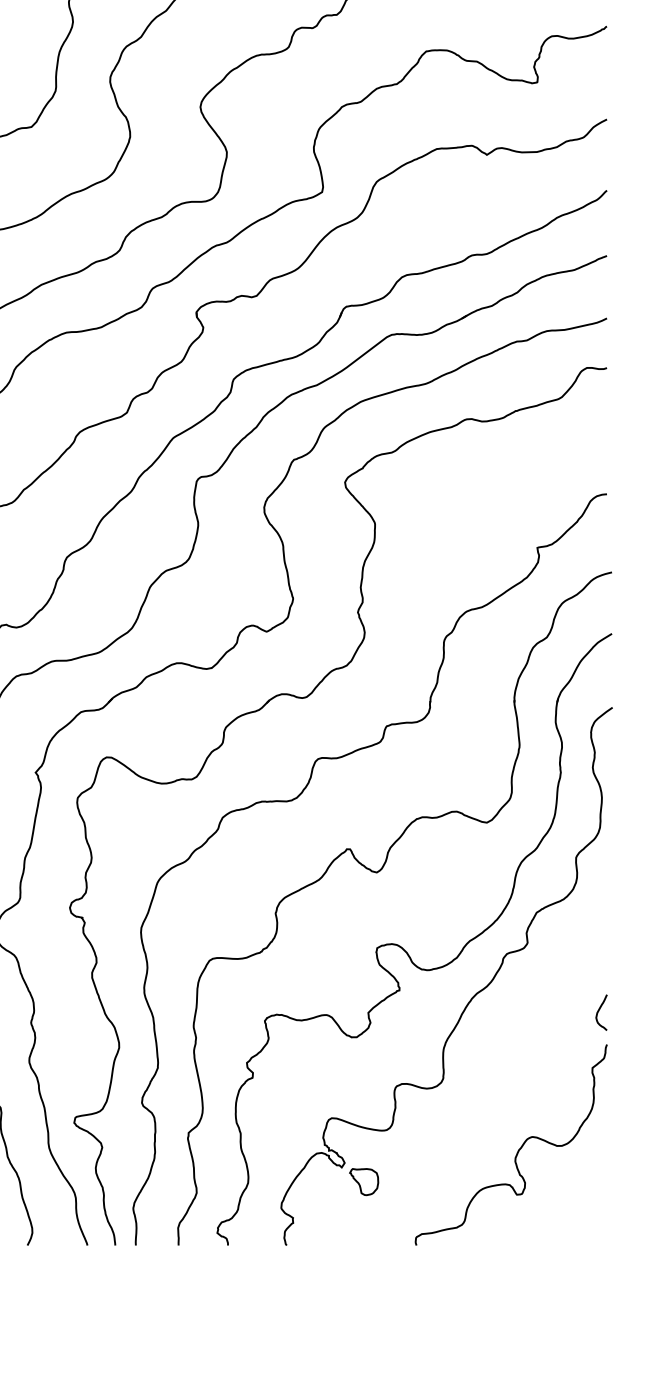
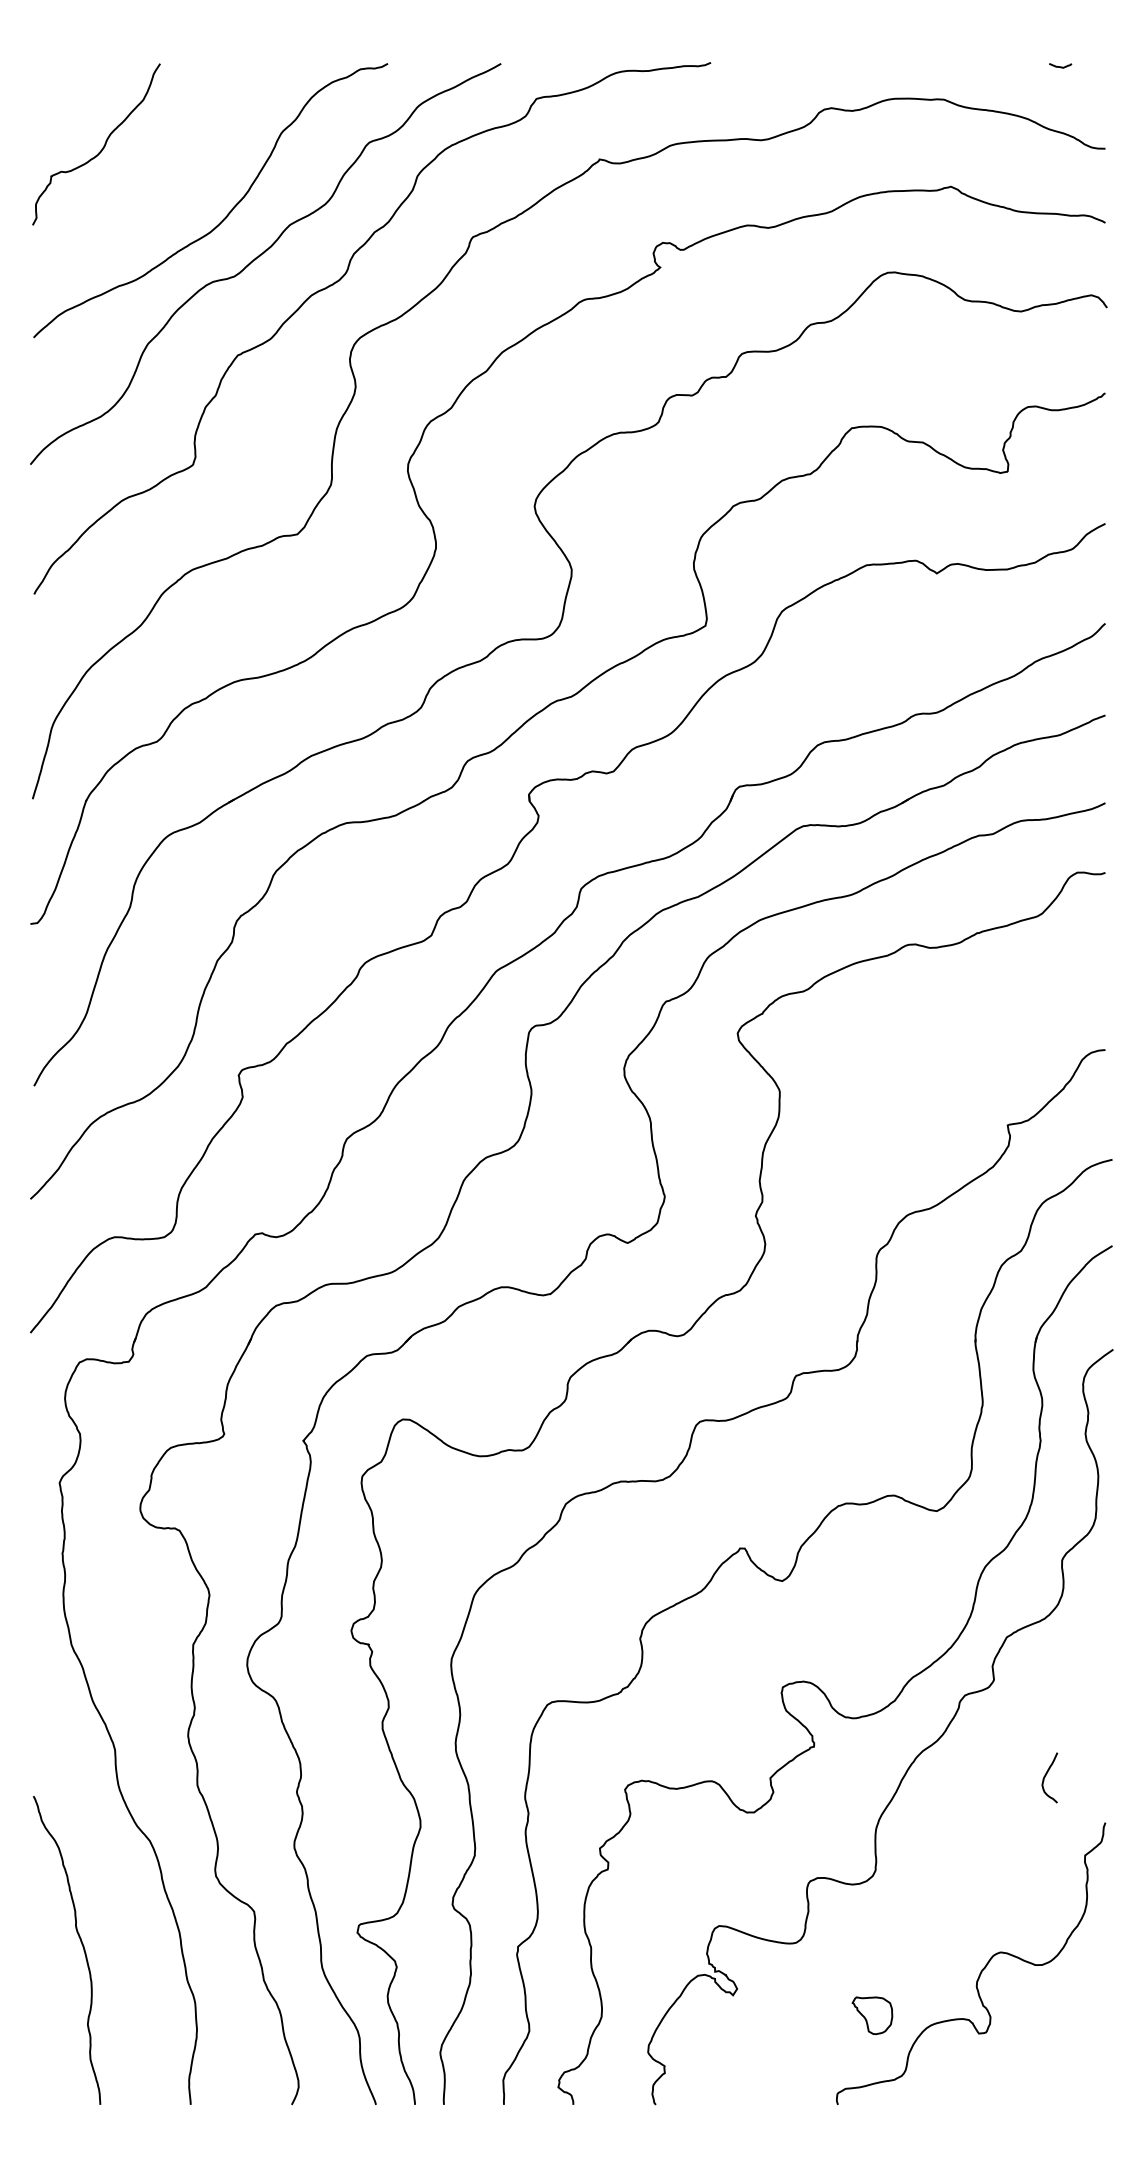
curve: (599, 1010) -> (1046, 1775), moved
part: (364, 1181) -> (872, 2015), moved

